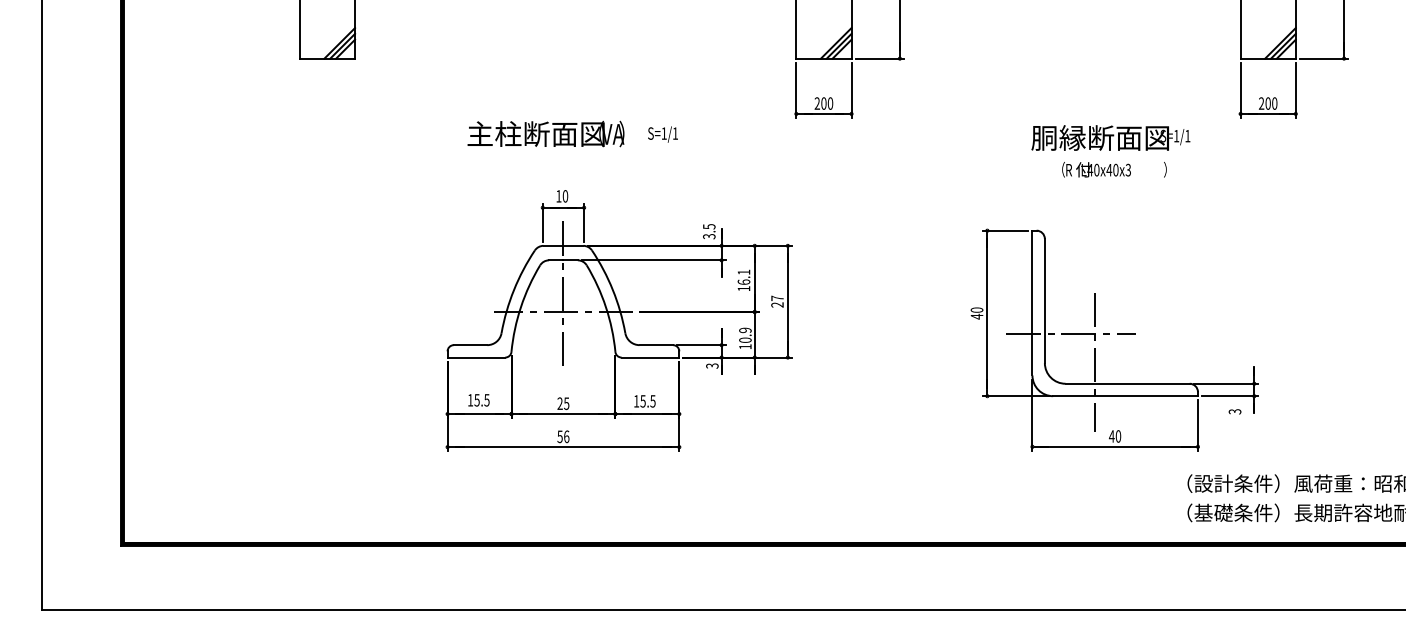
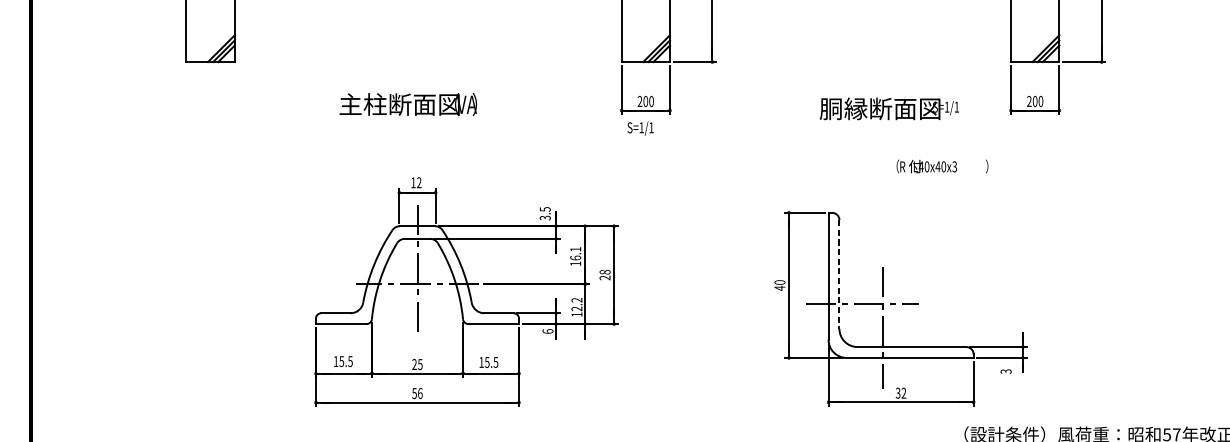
text: (545, 133) -> (407, 104), moved
text: (662, 134) -> (640, 128), moved
text: (1110, 137) -> (889, 108), moved
text: (1114, 169) -> (942, 166), moved
text: (565, 196) -> (419, 182), 10 -> 12
text: (777, 298) -> (605, 272), 27 -> 28
line: (1044, 301) -> (839, 274), solid -> dashed
text: (745, 334) -> (577, 303), 10.9 -> 12.2
text: (712, 365) -> (548, 331), 3 -> 6
text: (1114, 436) -> (900, 393), 40 -> 32

